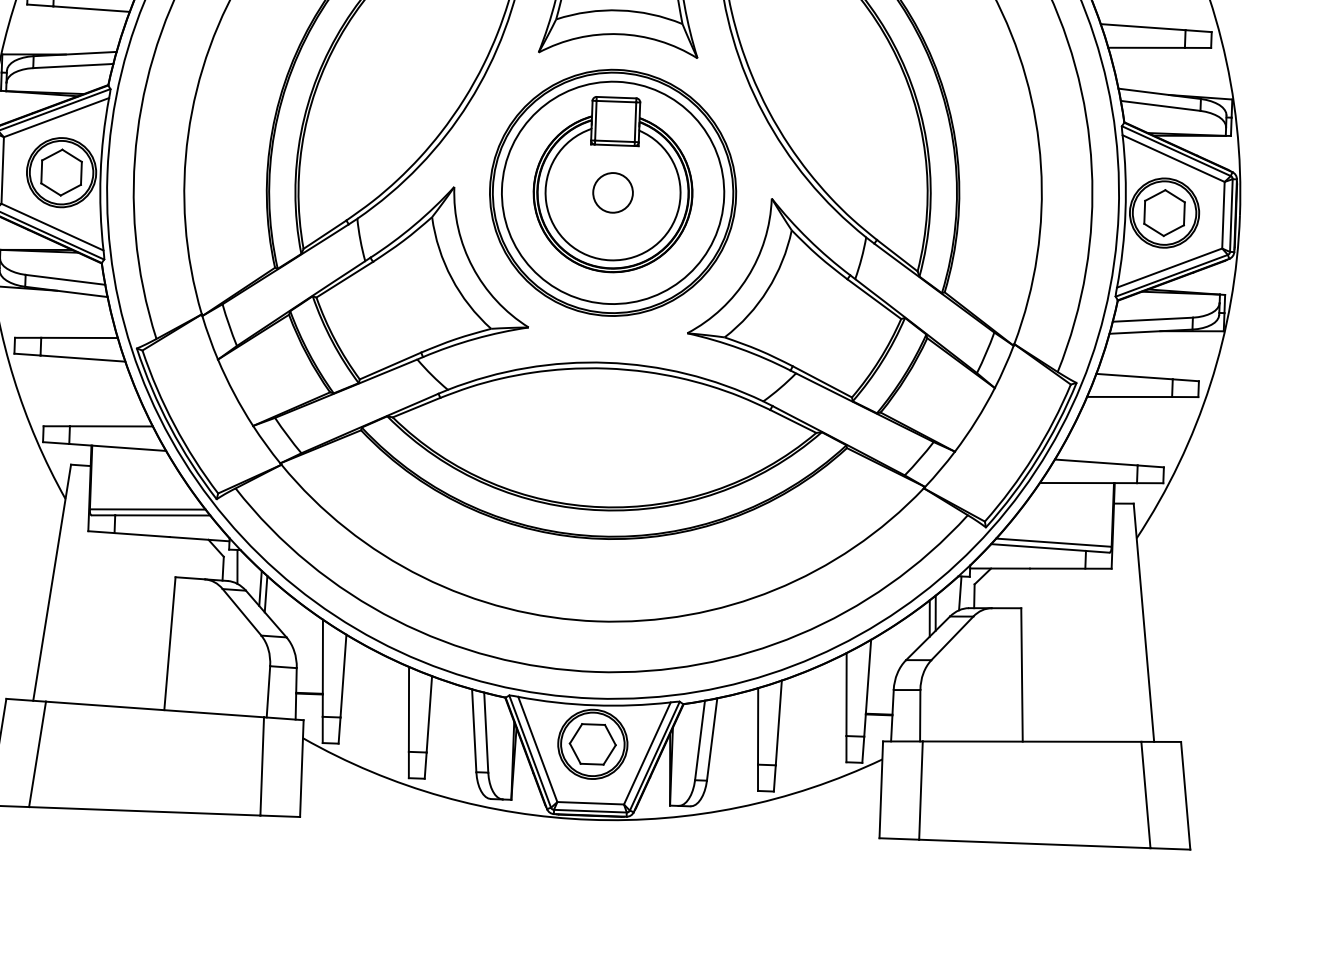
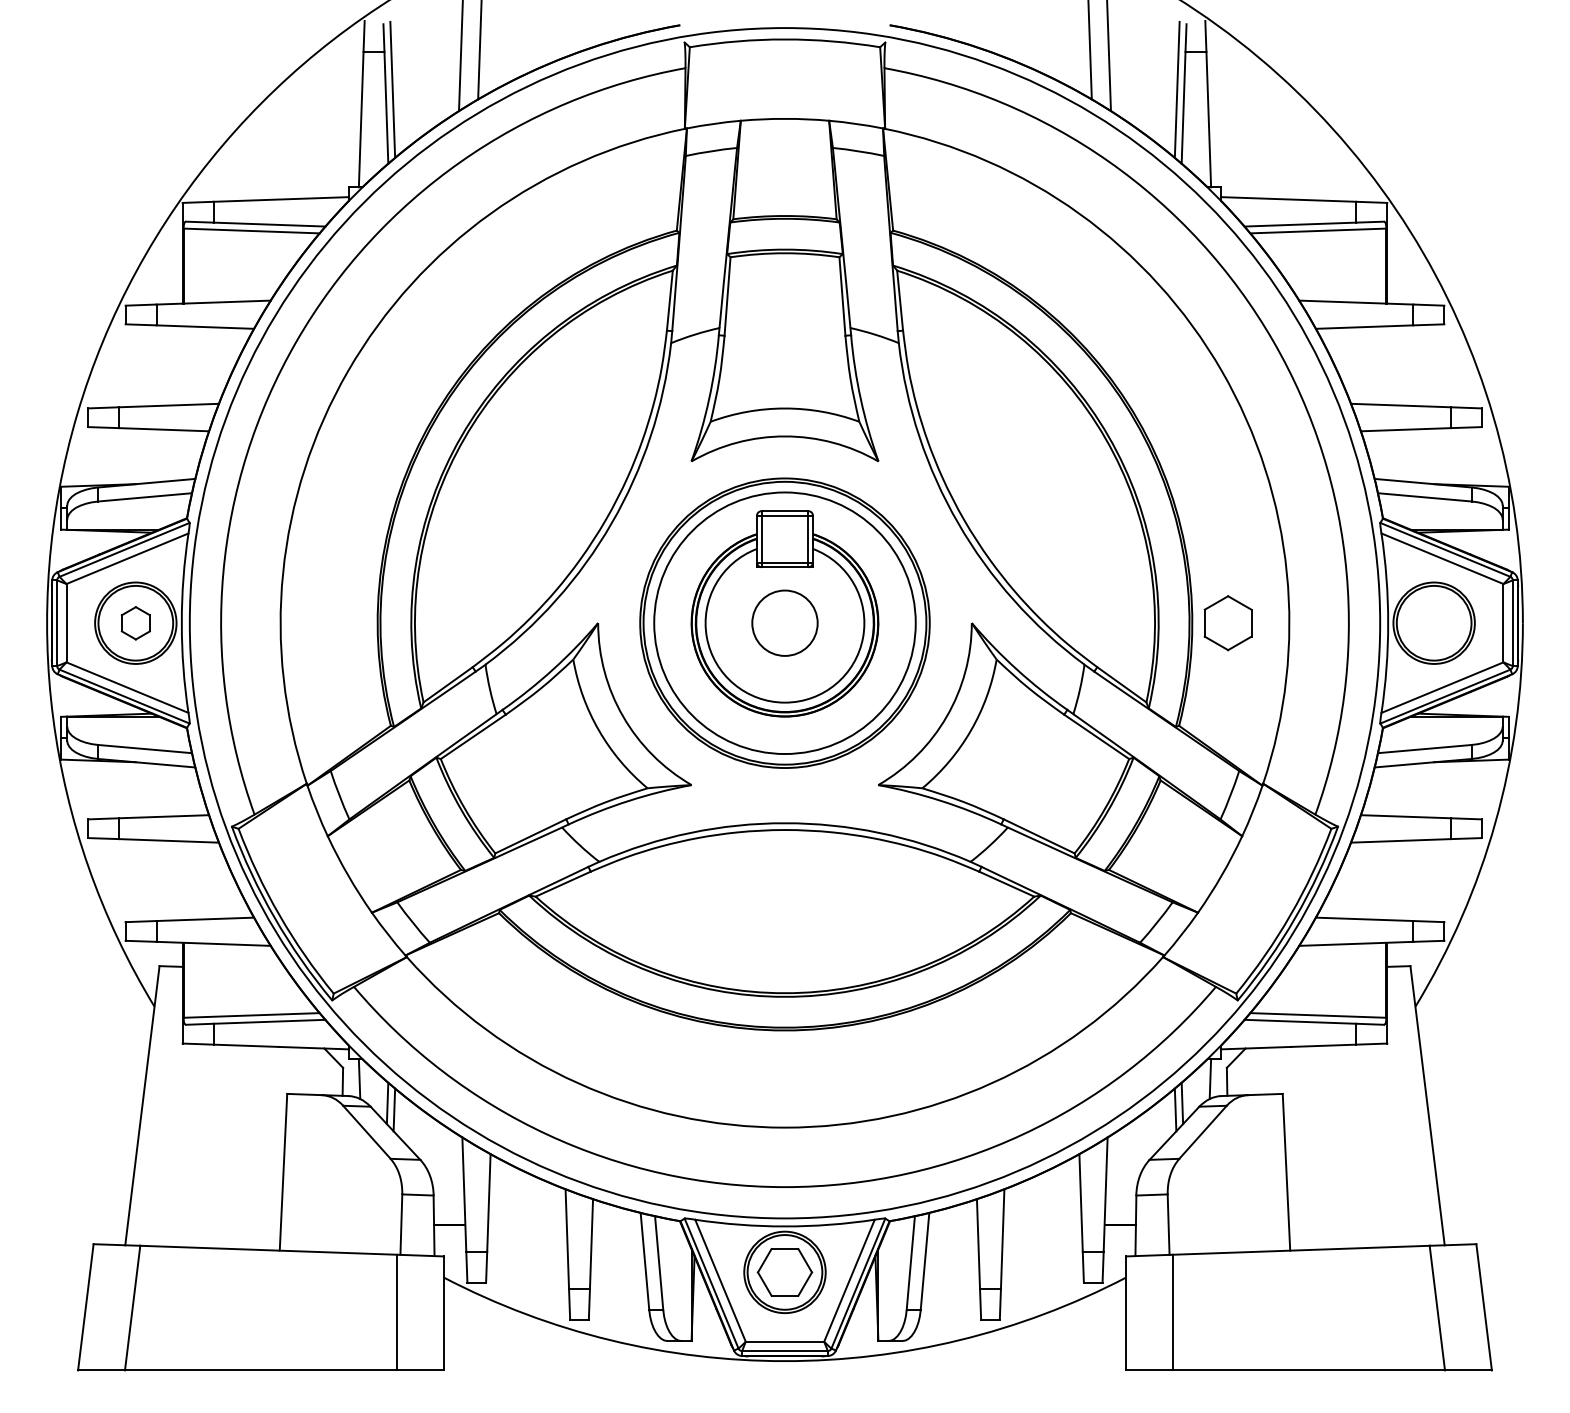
part: (61, 172) -> (135, 623), size x0.6
circle: (612, 192) -> (784, 622), size x1.4
part: (1163, 213) -> (1227, 623), moved

